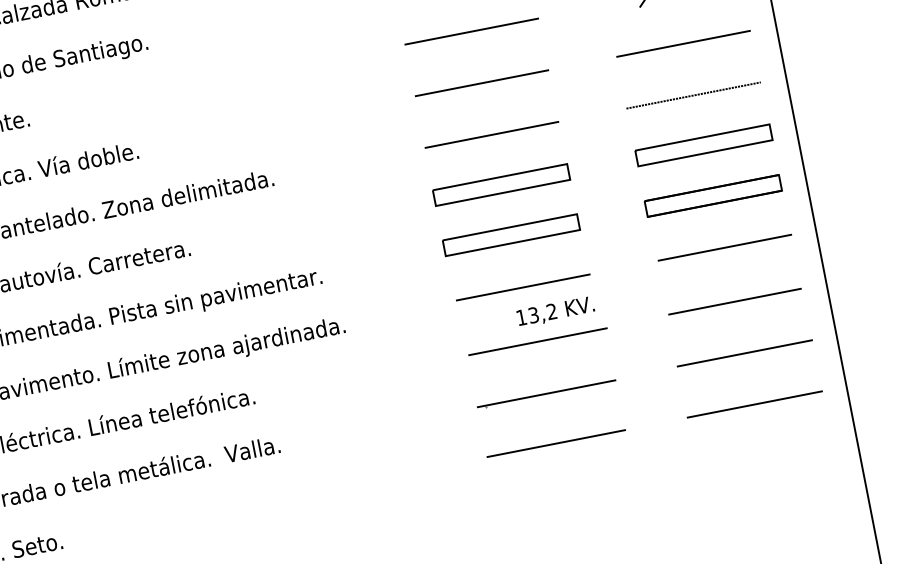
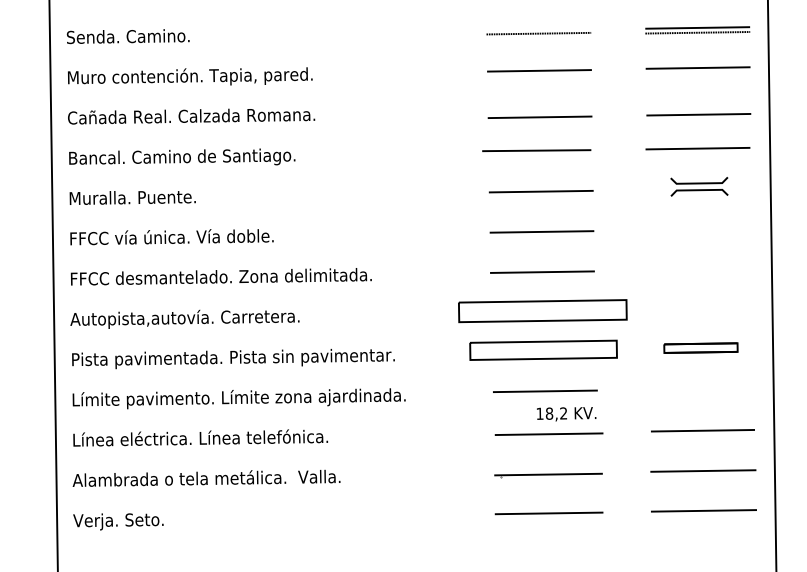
line: (682, 43) -> (698, 229), removed
line: (693, 95) -> (699, 269), removed
part: (703, 145) -> (700, 308), removed
part: (501, 185) -> (542, 311), size x1.6
part: (712, 195) -> (700, 347), size x0.7
part: (511, 235) -> (543, 350), size x1.4
line: (724, 247) -> (702, 388), removed
text: (533, 315) -> (549, 413), 13,2 -> 18,2

